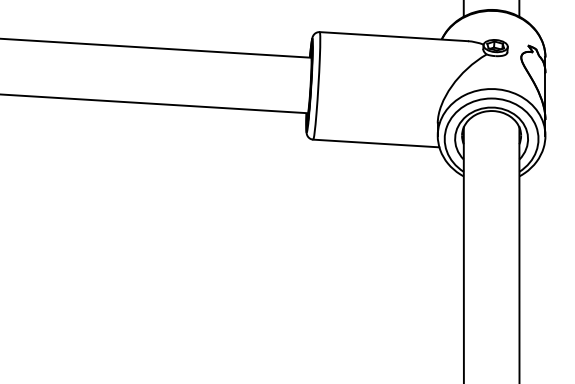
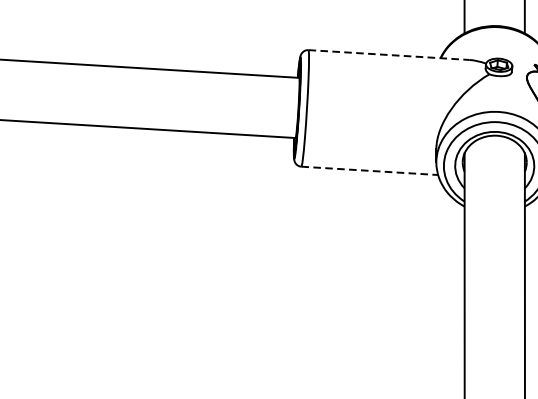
line: (394, 36) -> (389, 54), solid -> dashed
line: (376, 143) -> (369, 170), solid -> dashed

